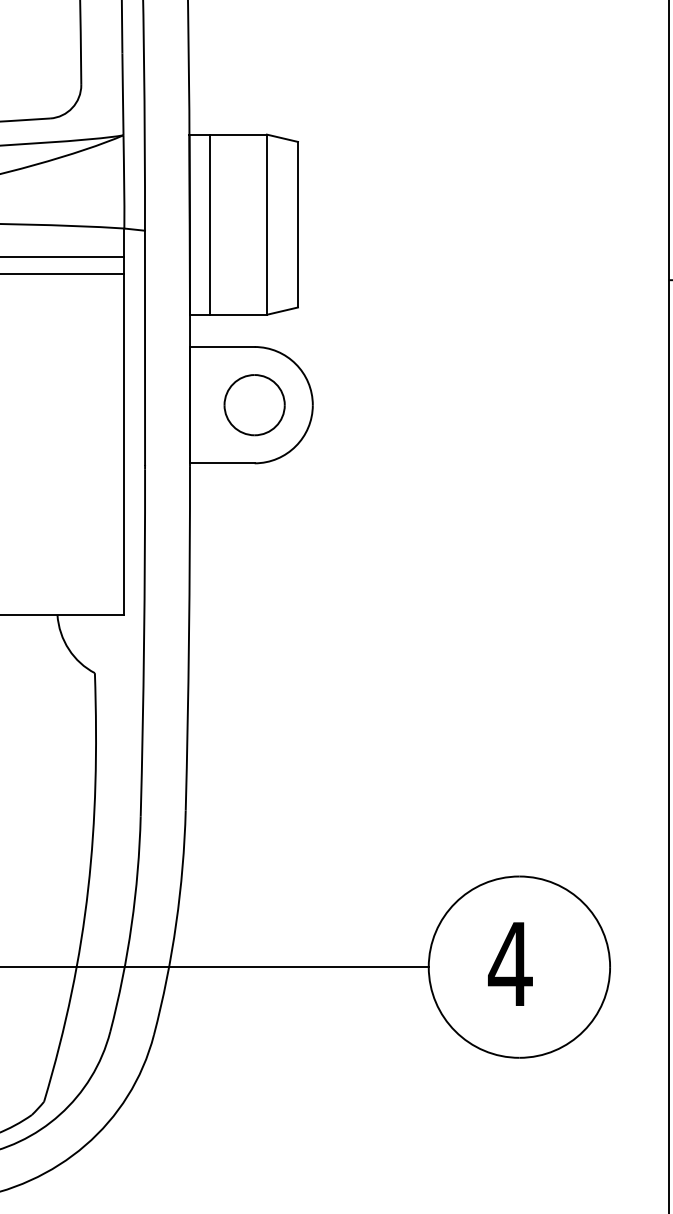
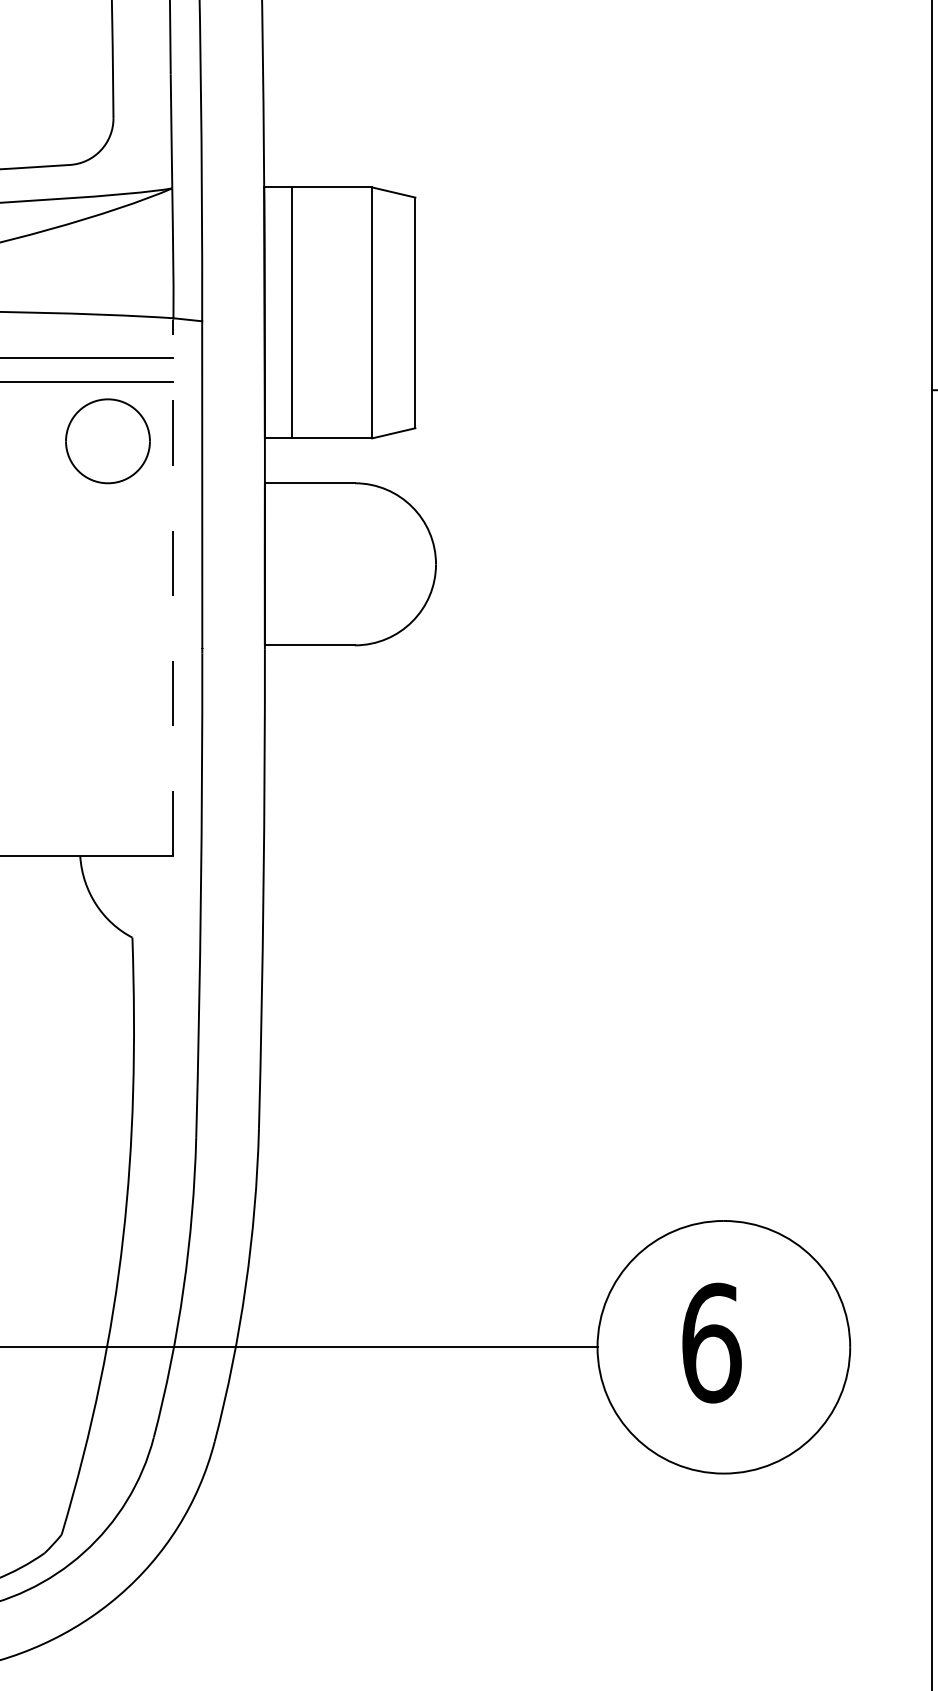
part: (254, 405) -> (107, 441), moved
line: (124, 421) -> (173, 587), solid -> dashed
text: (510, 963) -> (711, 1342), 4 -> 6

